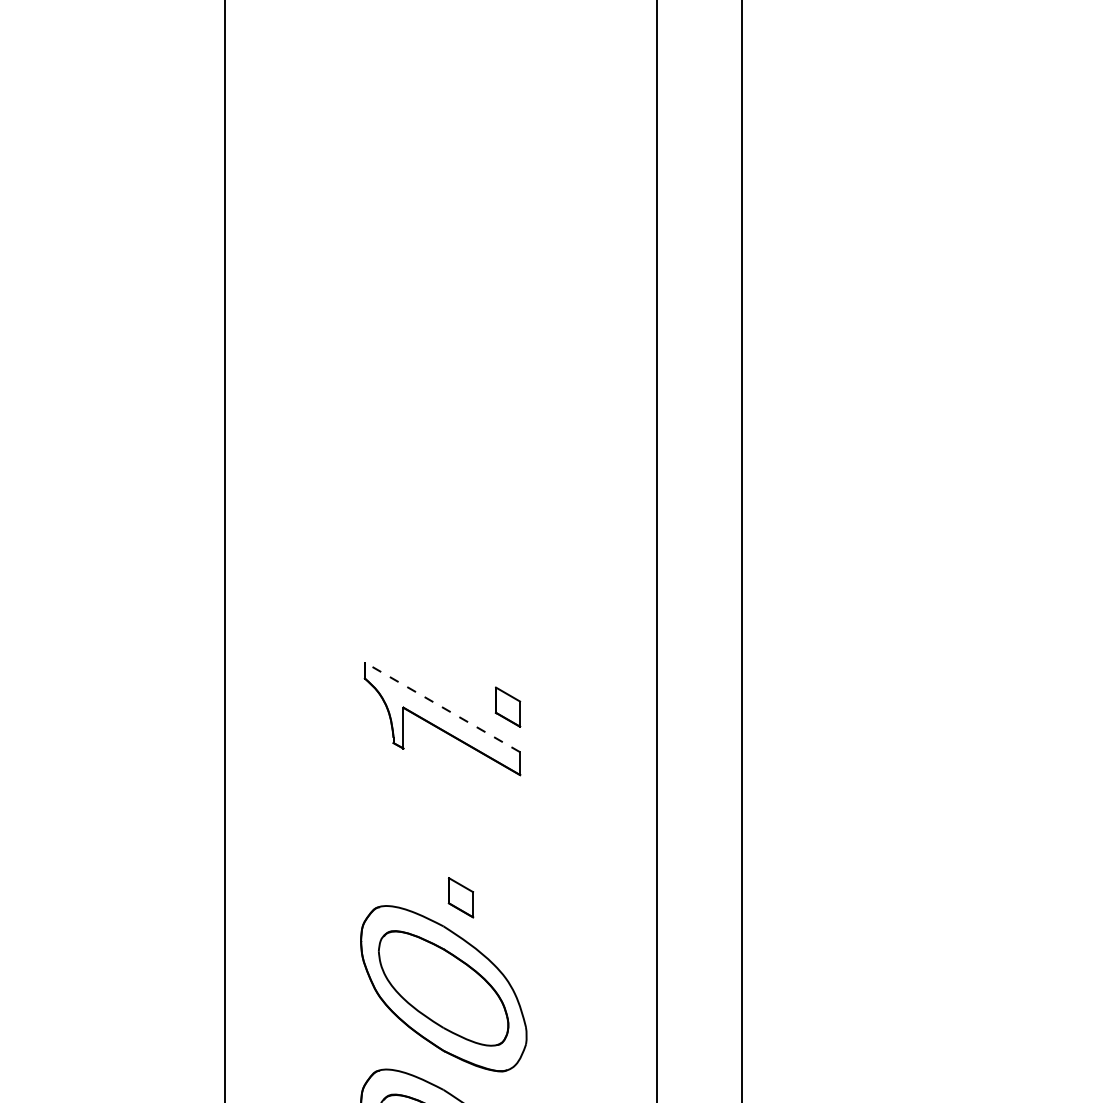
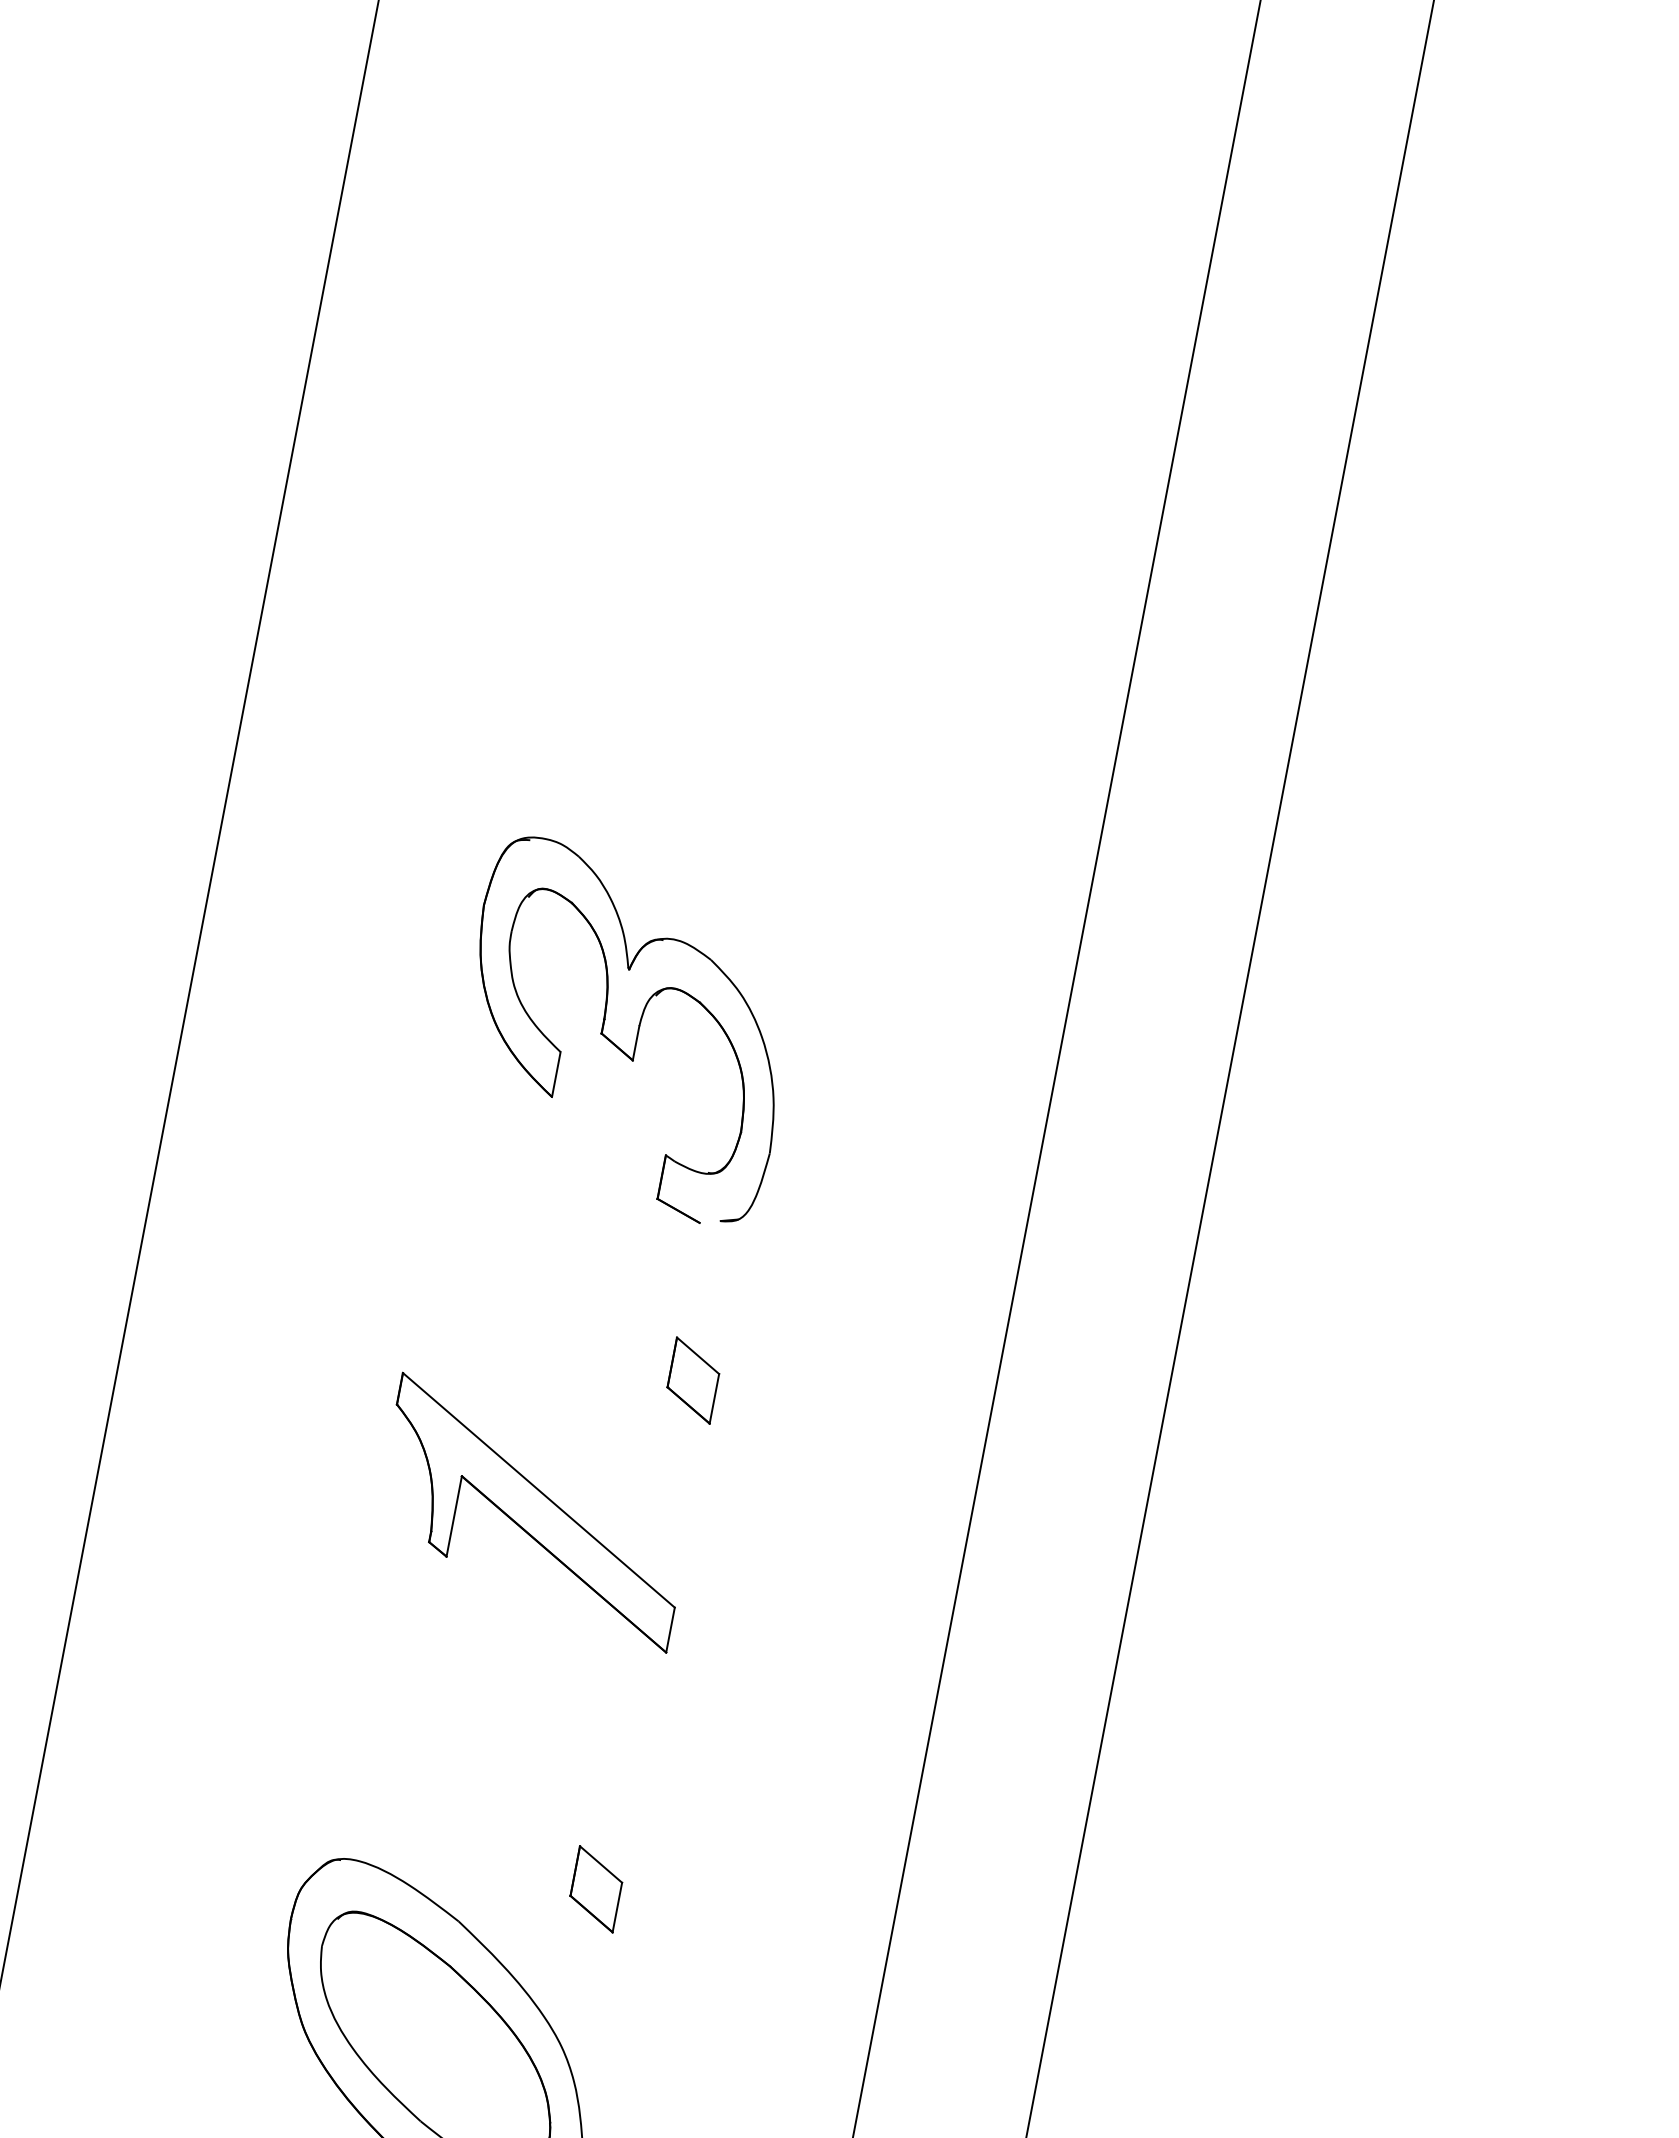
part: (442, 474) -> (626, 1032), added
part: (507, 706) -> (692, 1379), moved
line: (442, 707) -> (538, 1490), dashed -> solid
part: (460, 897) -> (595, 1888), moved

